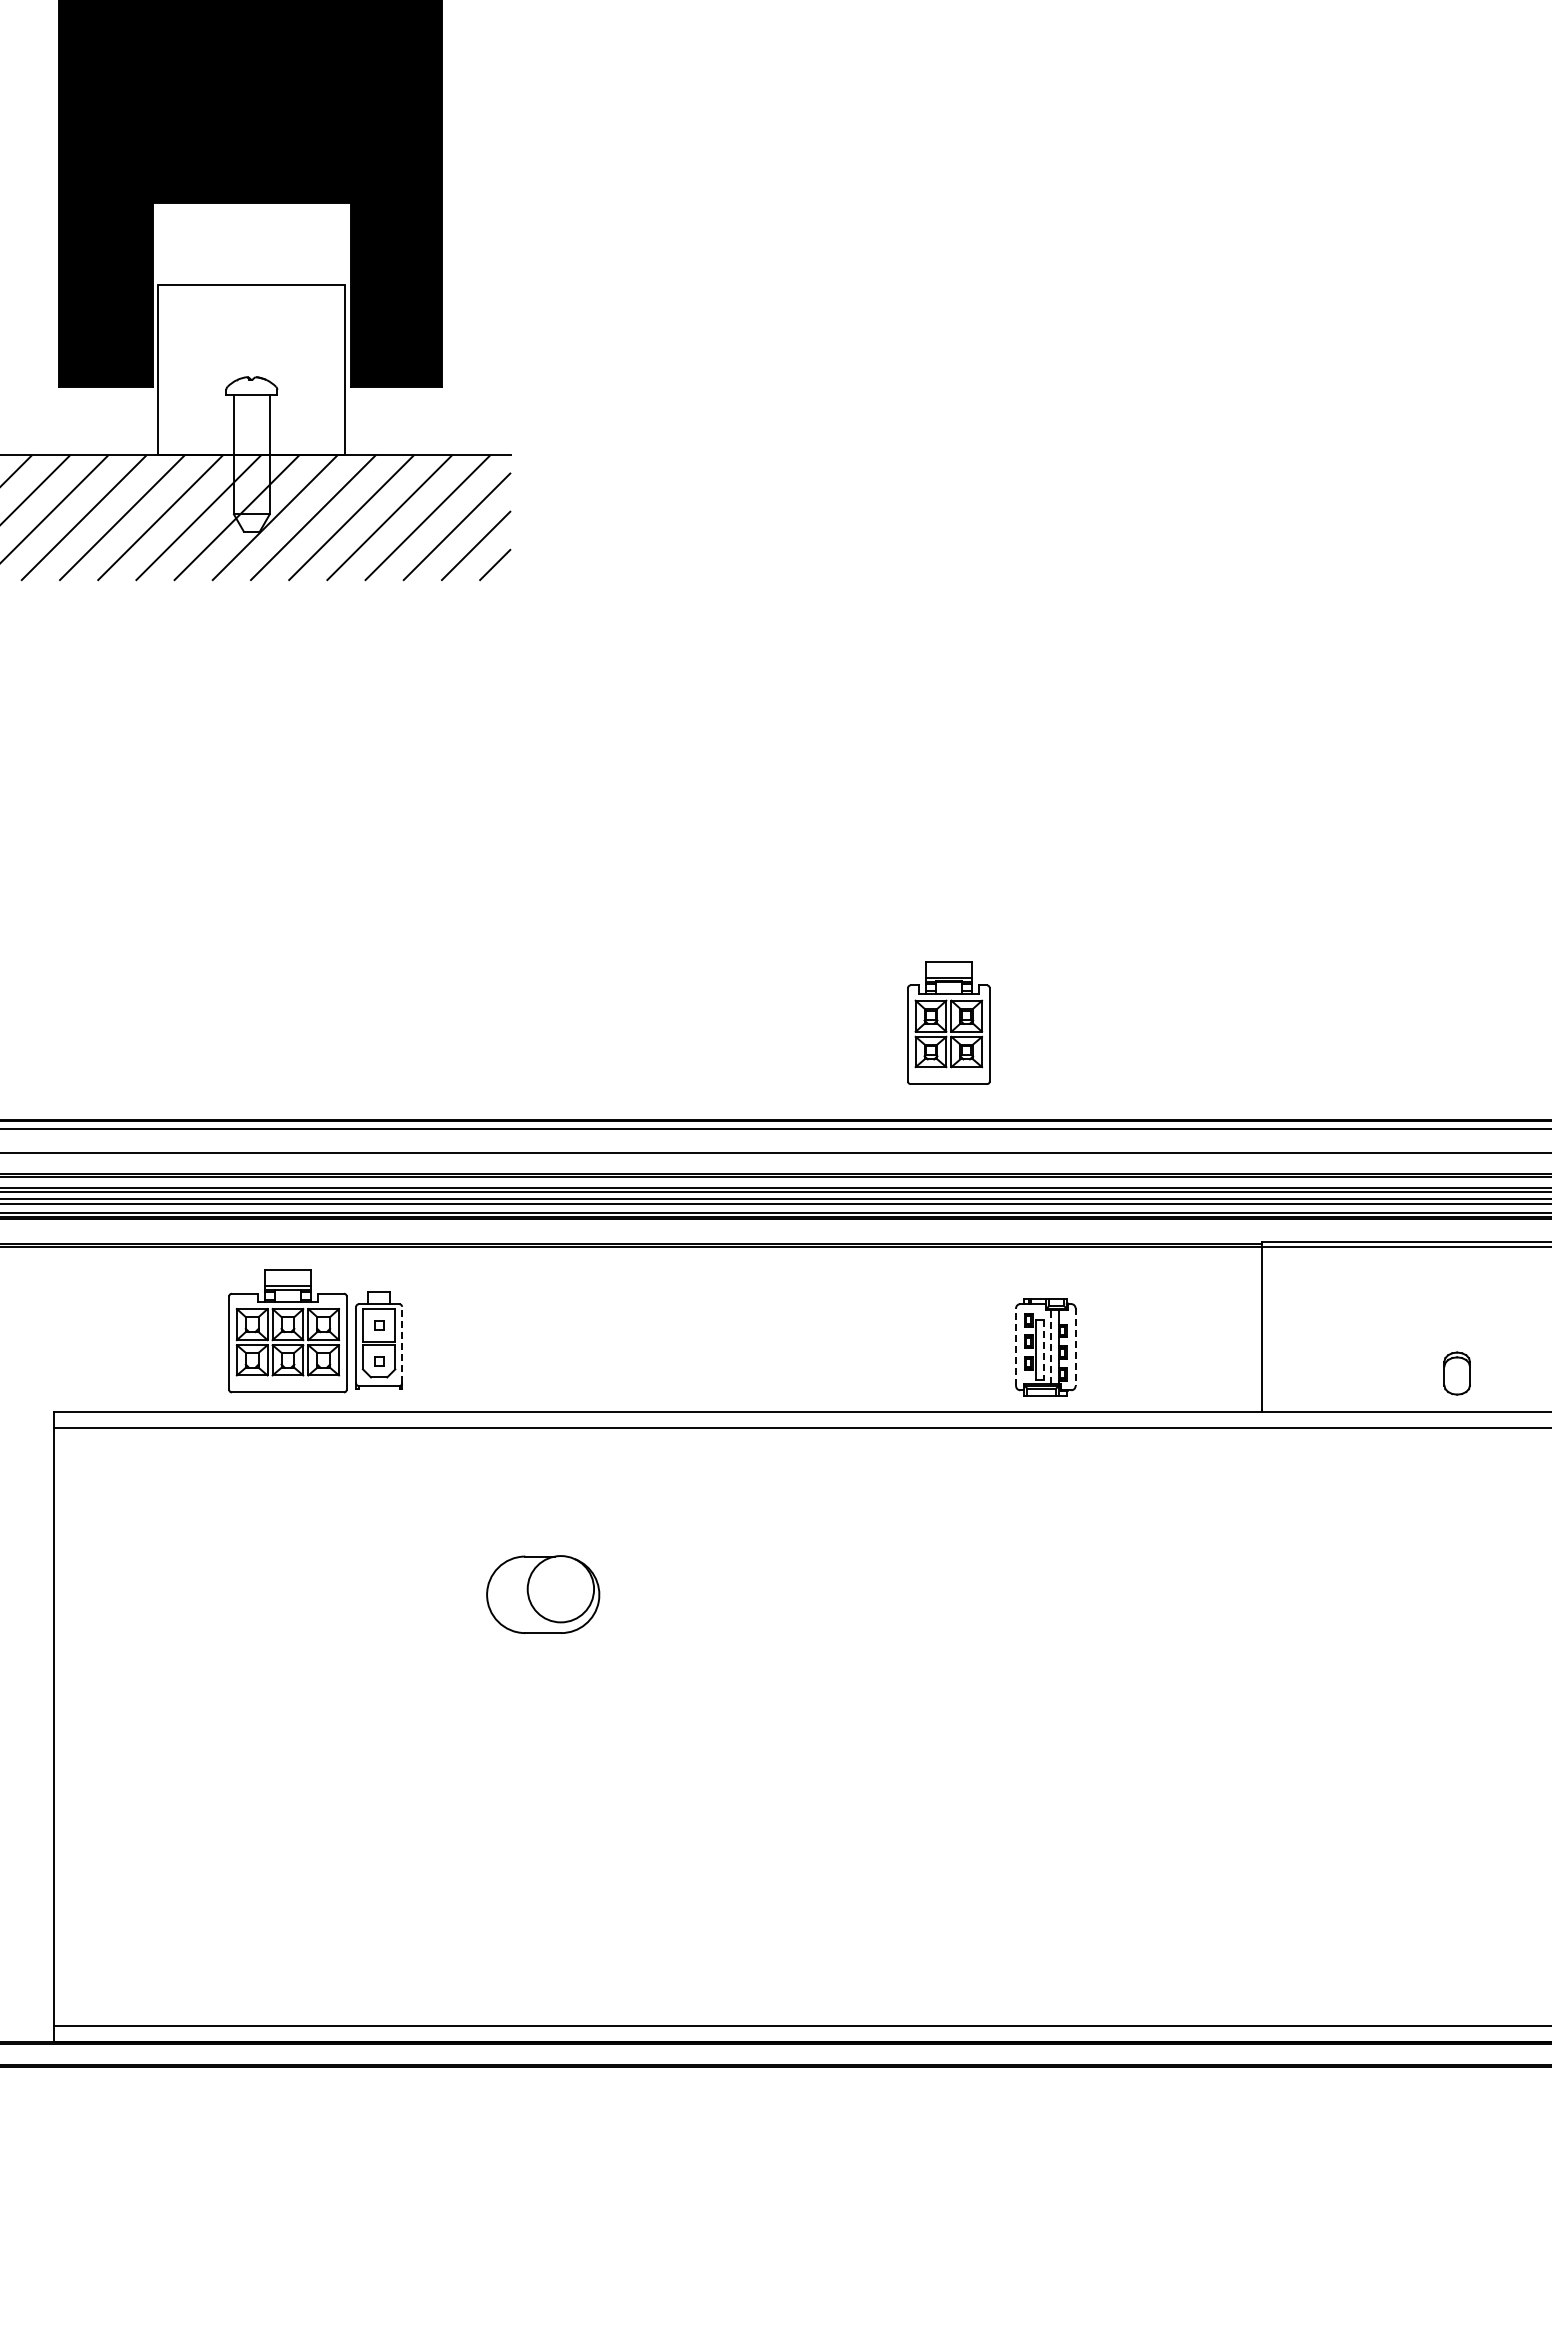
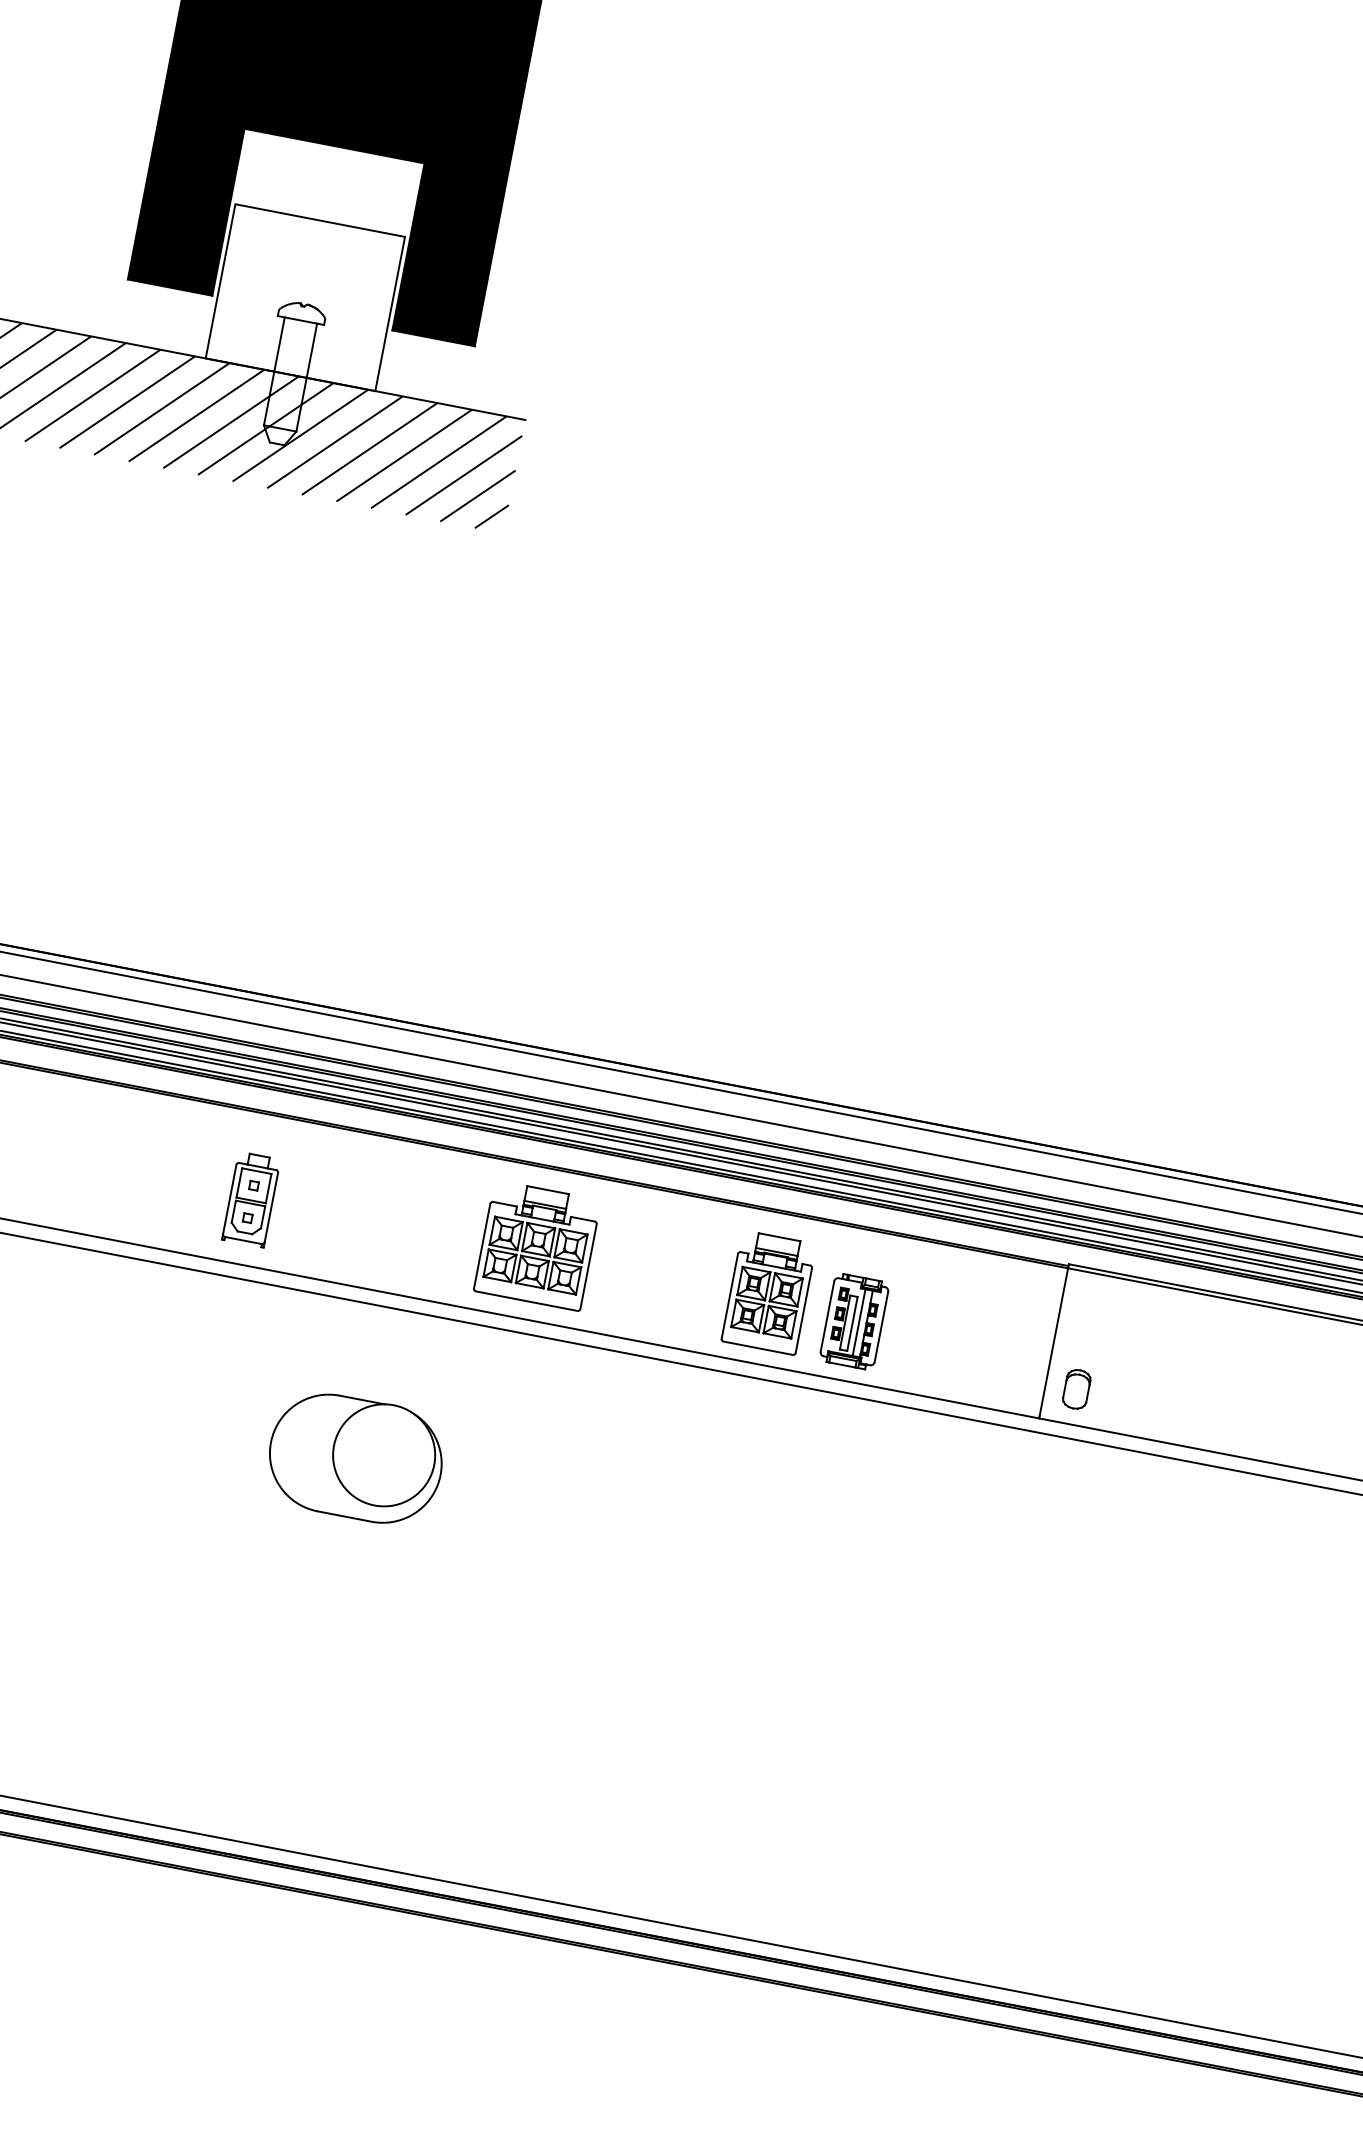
part: (948, 1022) -> (768, 1292), moved
part: (287, 1331) -> (536, 1245), moved
line: (402, 1344) -> (271, 1207), dashed -> solid
line: (1016, 1347) -> (827, 1316), dashed -> solid
line: (1050, 1347) -> (858, 1322), dashed -> solid
line: (1075, 1347) -> (881, 1327), dashed -> solid
line: (1044, 1349) -> (852, 1323), dashed -> solid
part: (1456, 1373) -> (1076, 1389), moved
part: (542, 1594) -> (355, 1458), size x1.67

